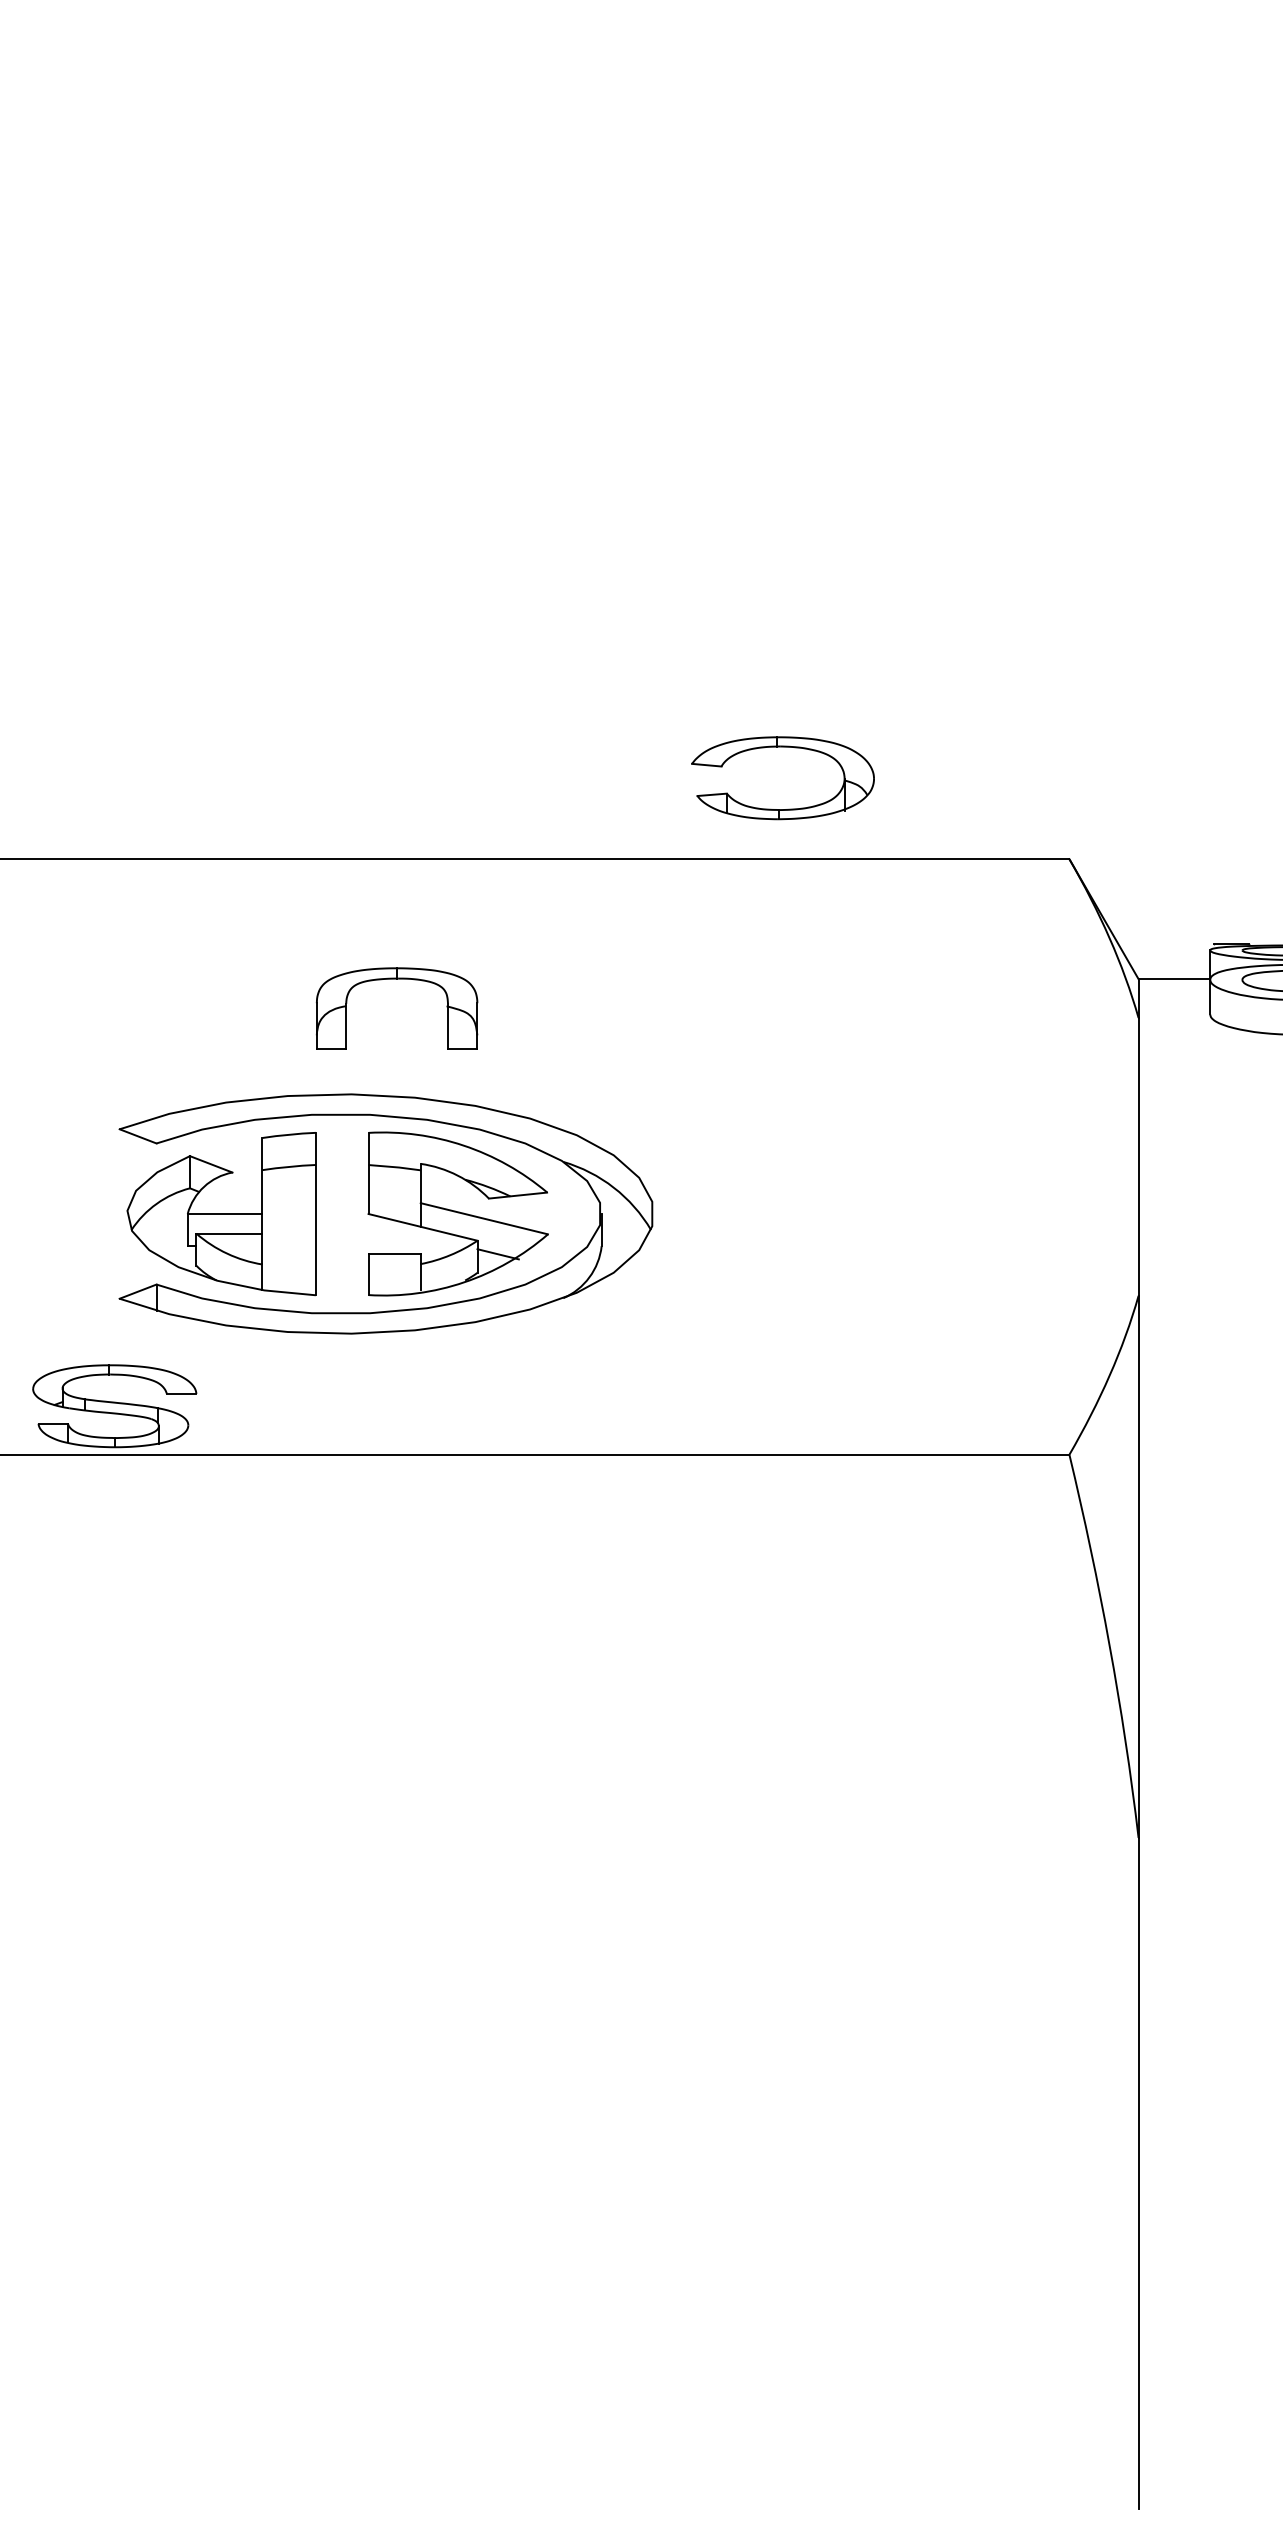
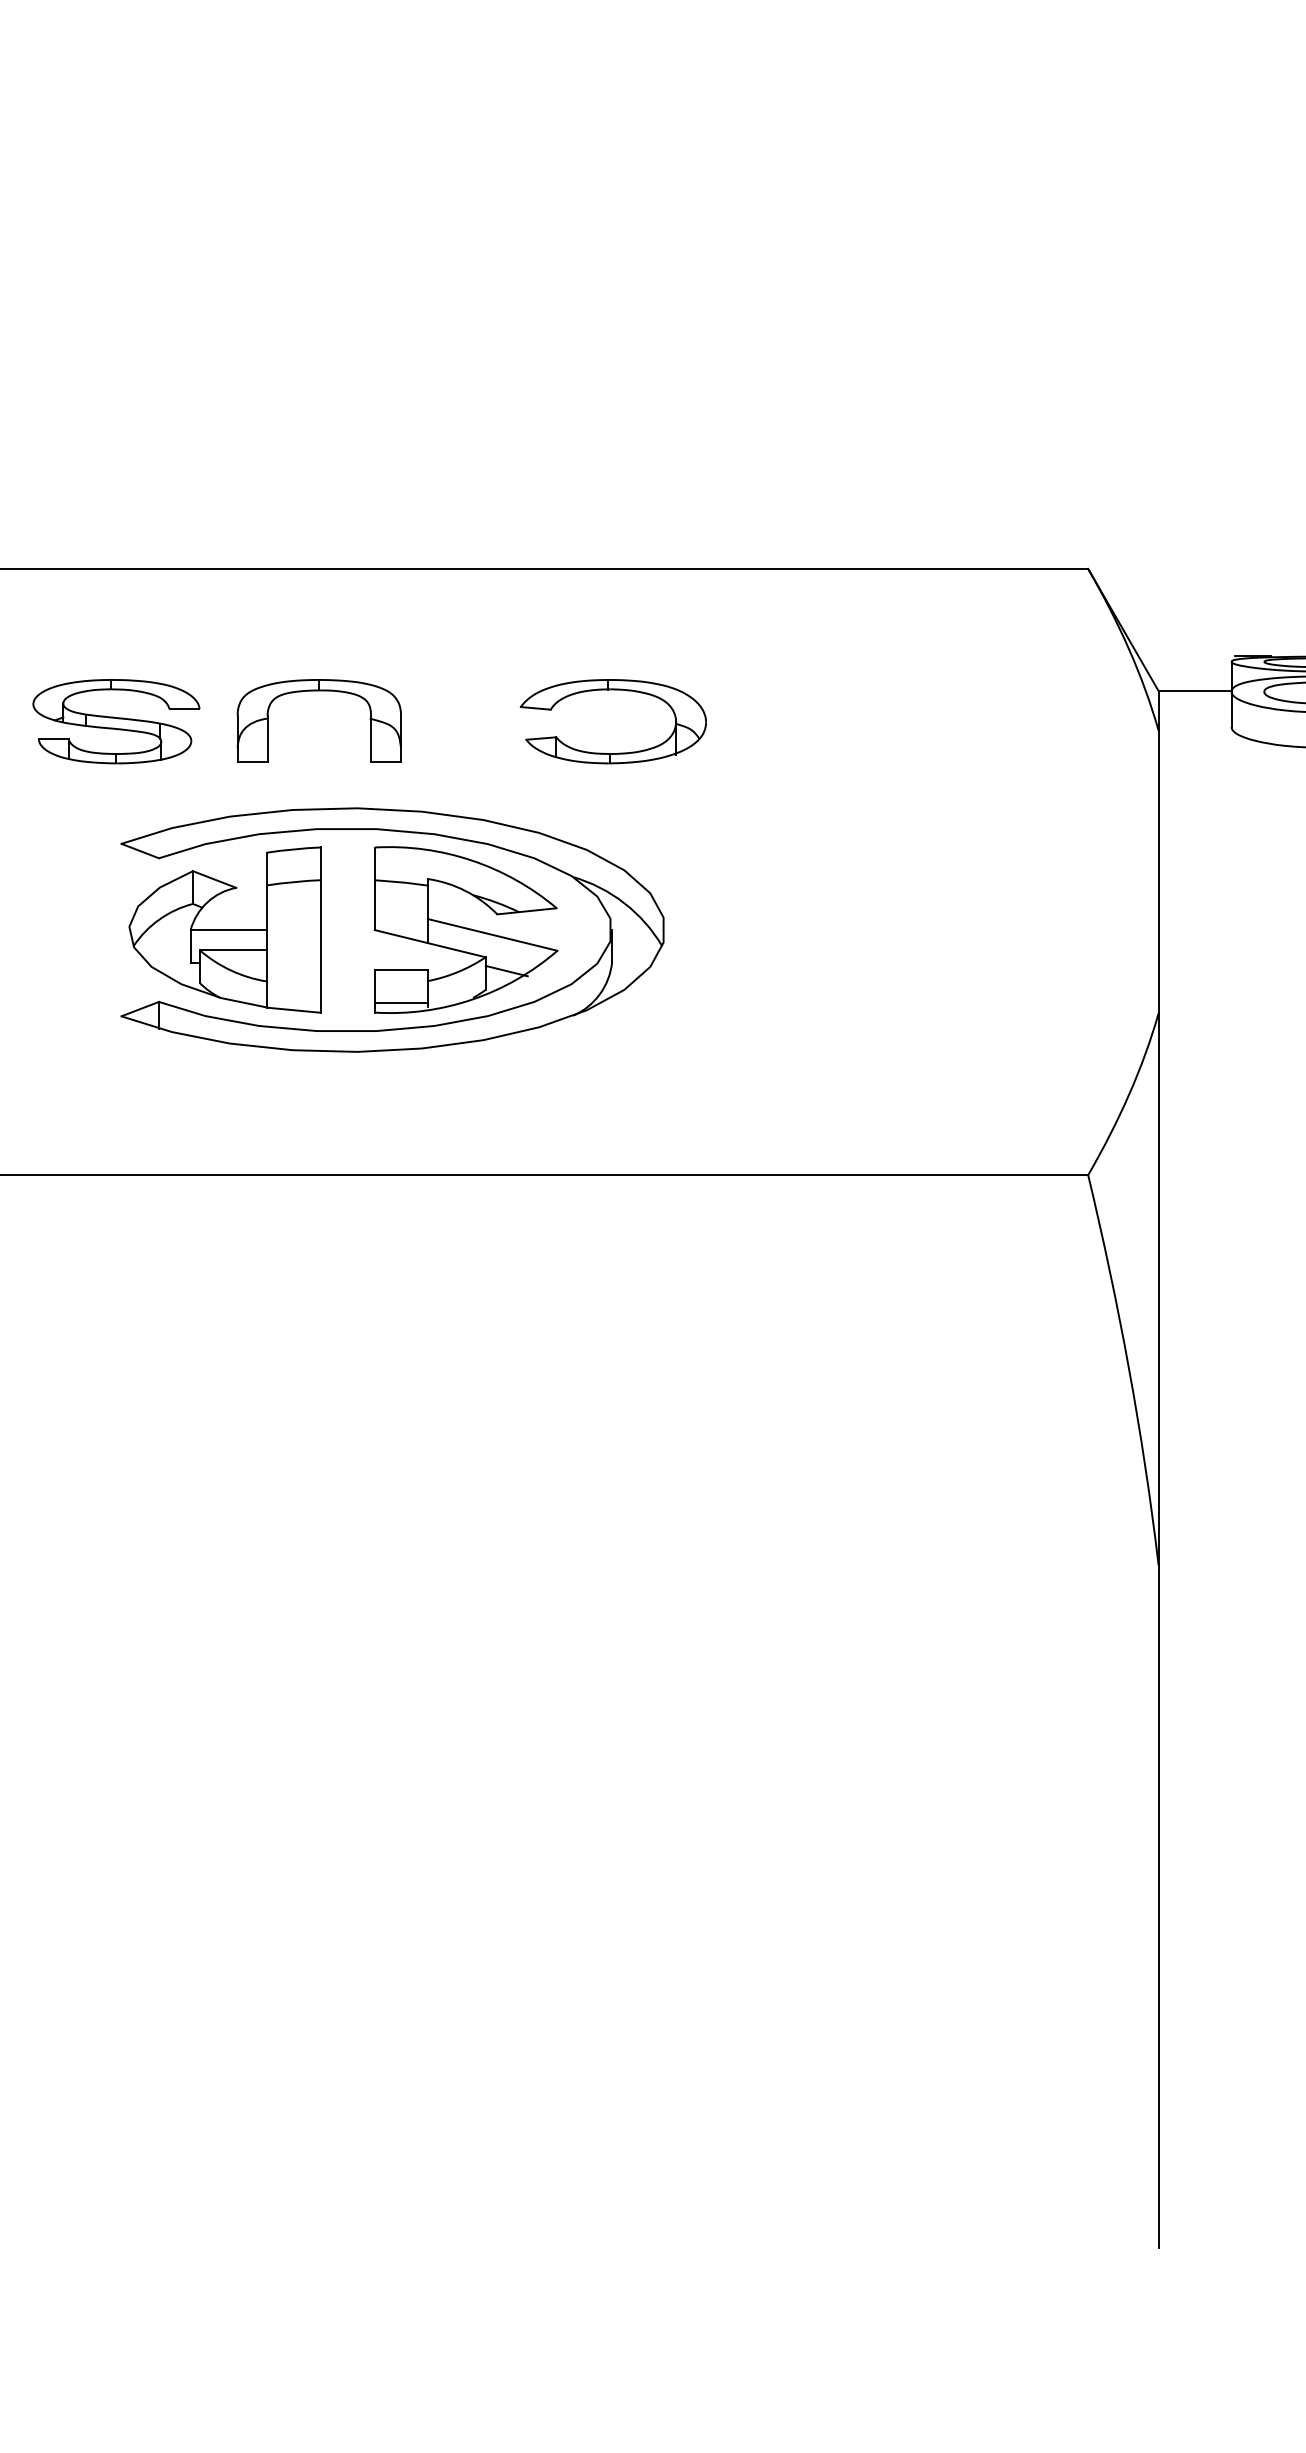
part: (788, 808) -> (619, 752), moved
part: (396, 979) -> (318, 691), moved
line: (394, 1285) -> (401, 1002), added
part: (114, 1406) -> (116, 721), moved

